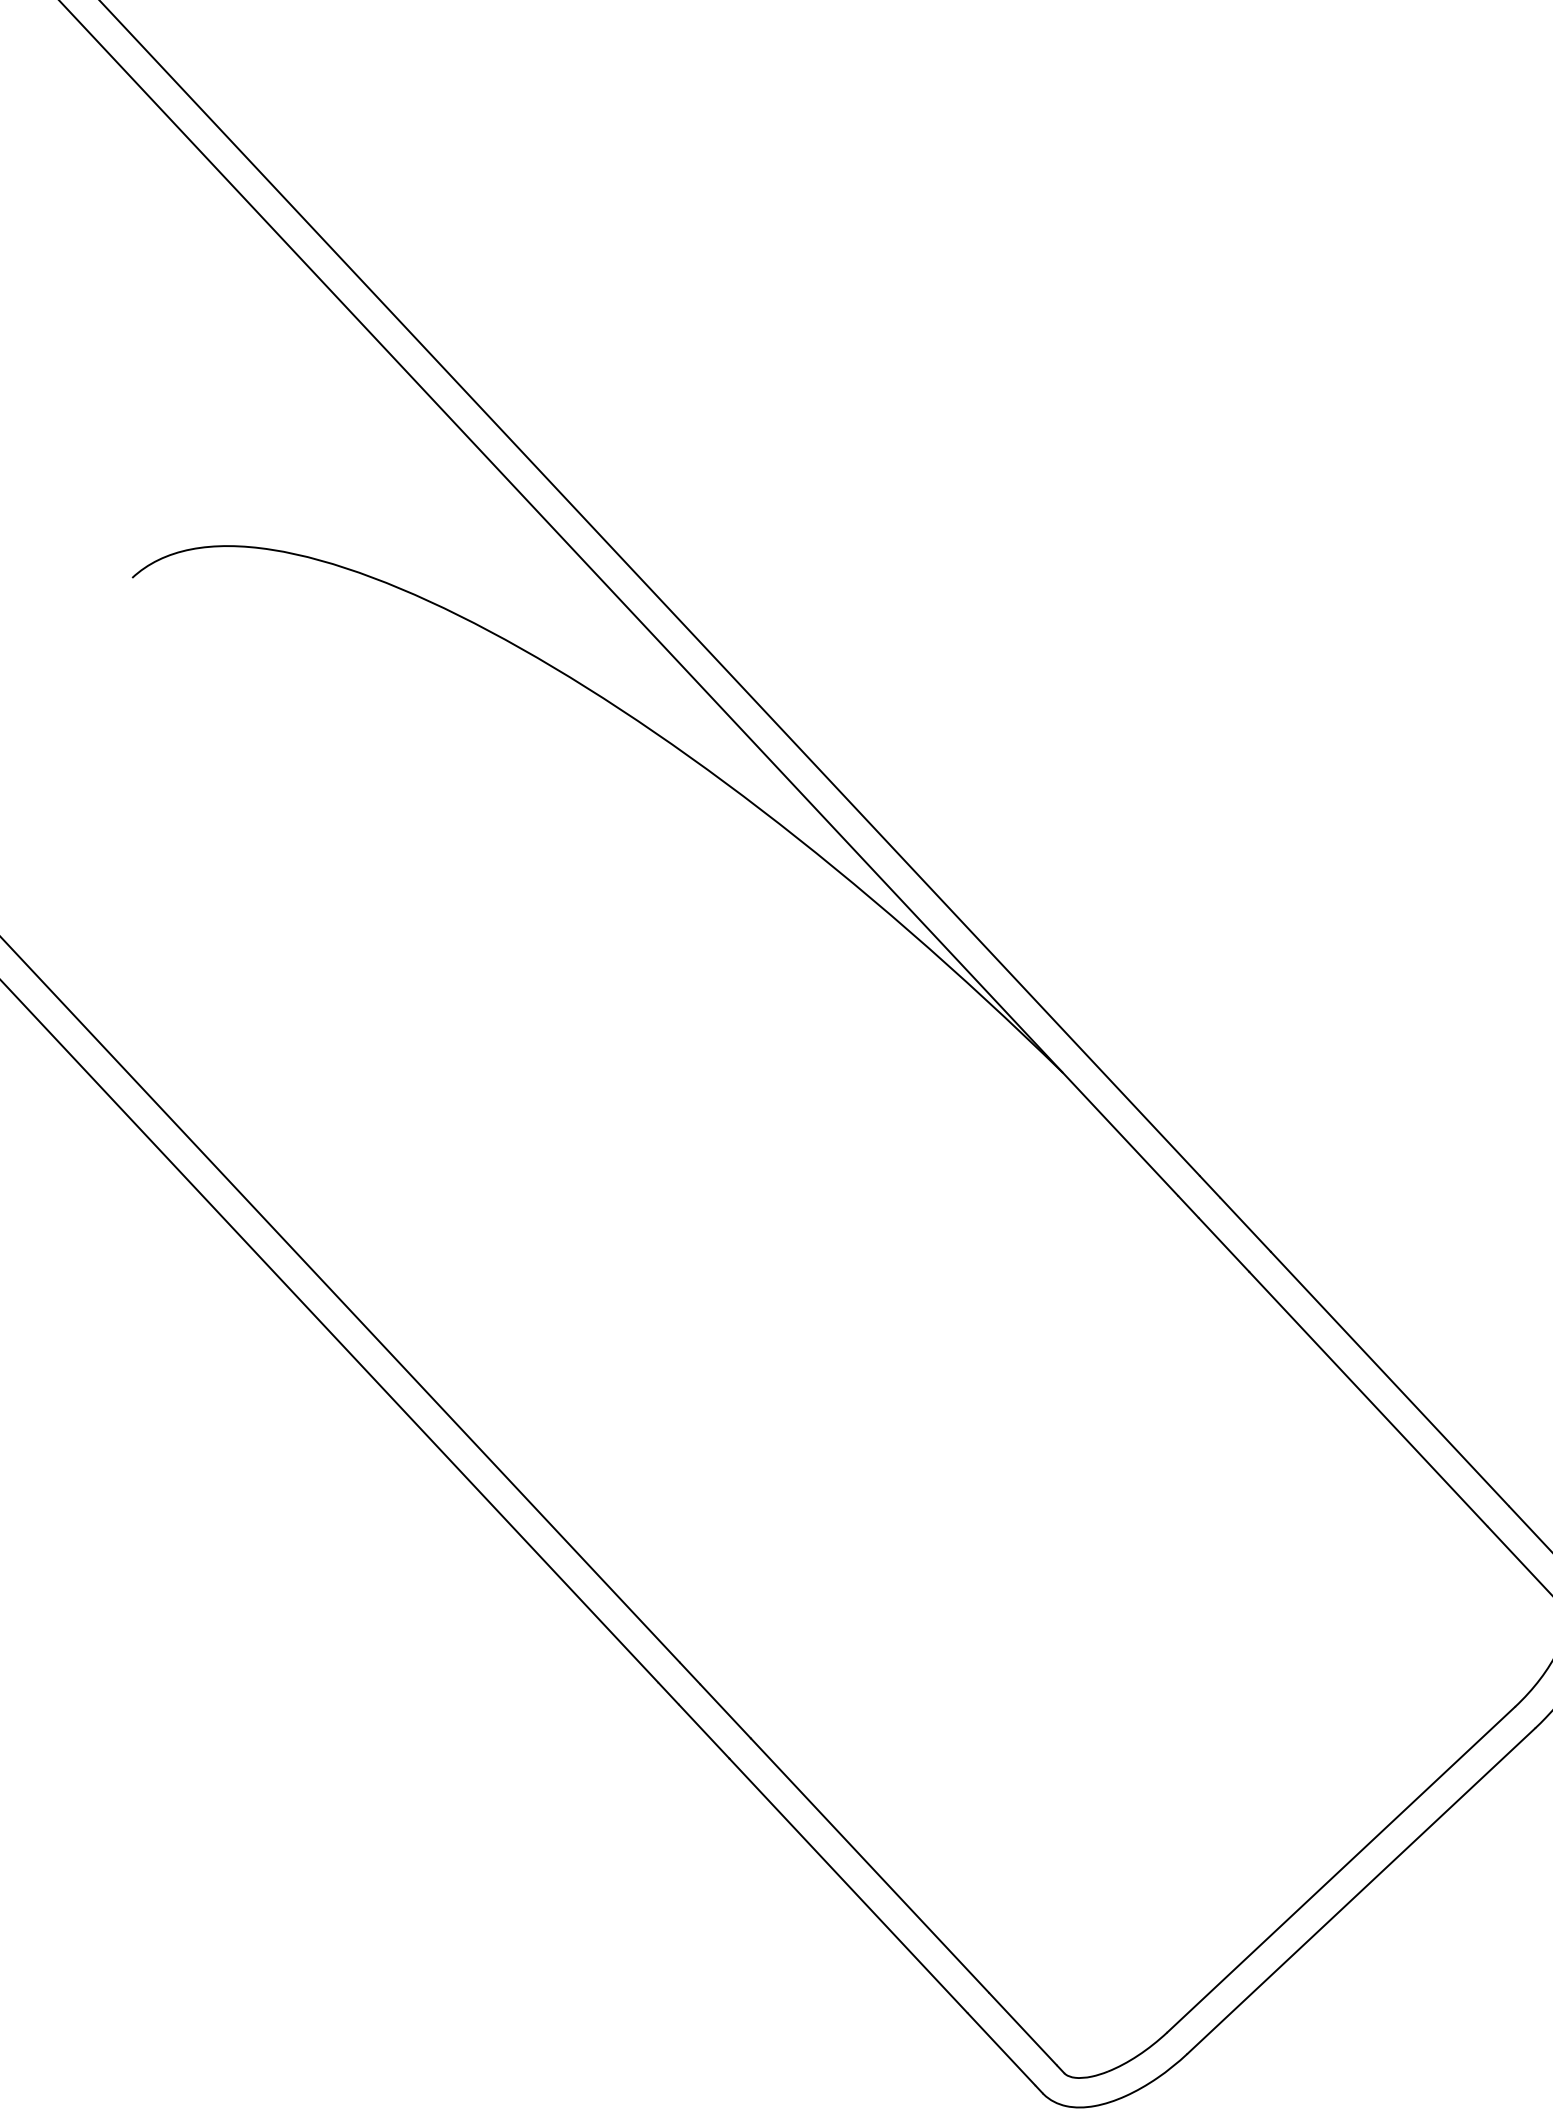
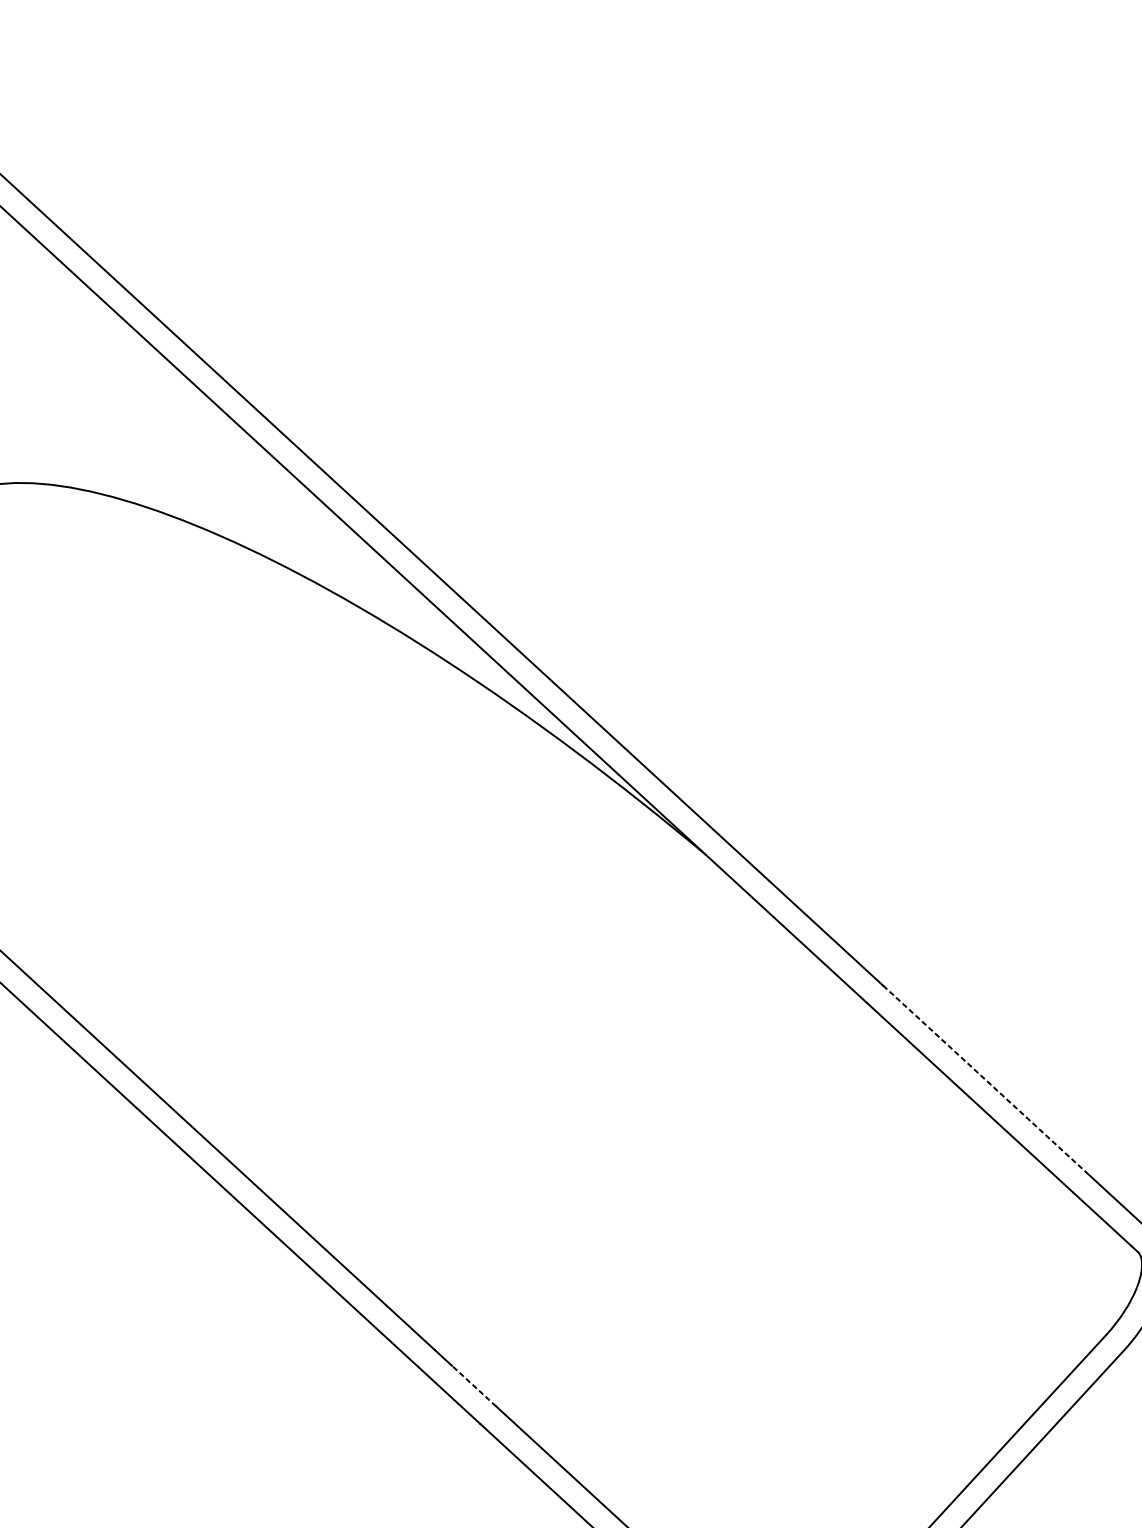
line: (1390, 1379) -> (986, 1080), solid -> dashed
line: (725, 1711) -> (474, 1386), solid -> dashed

